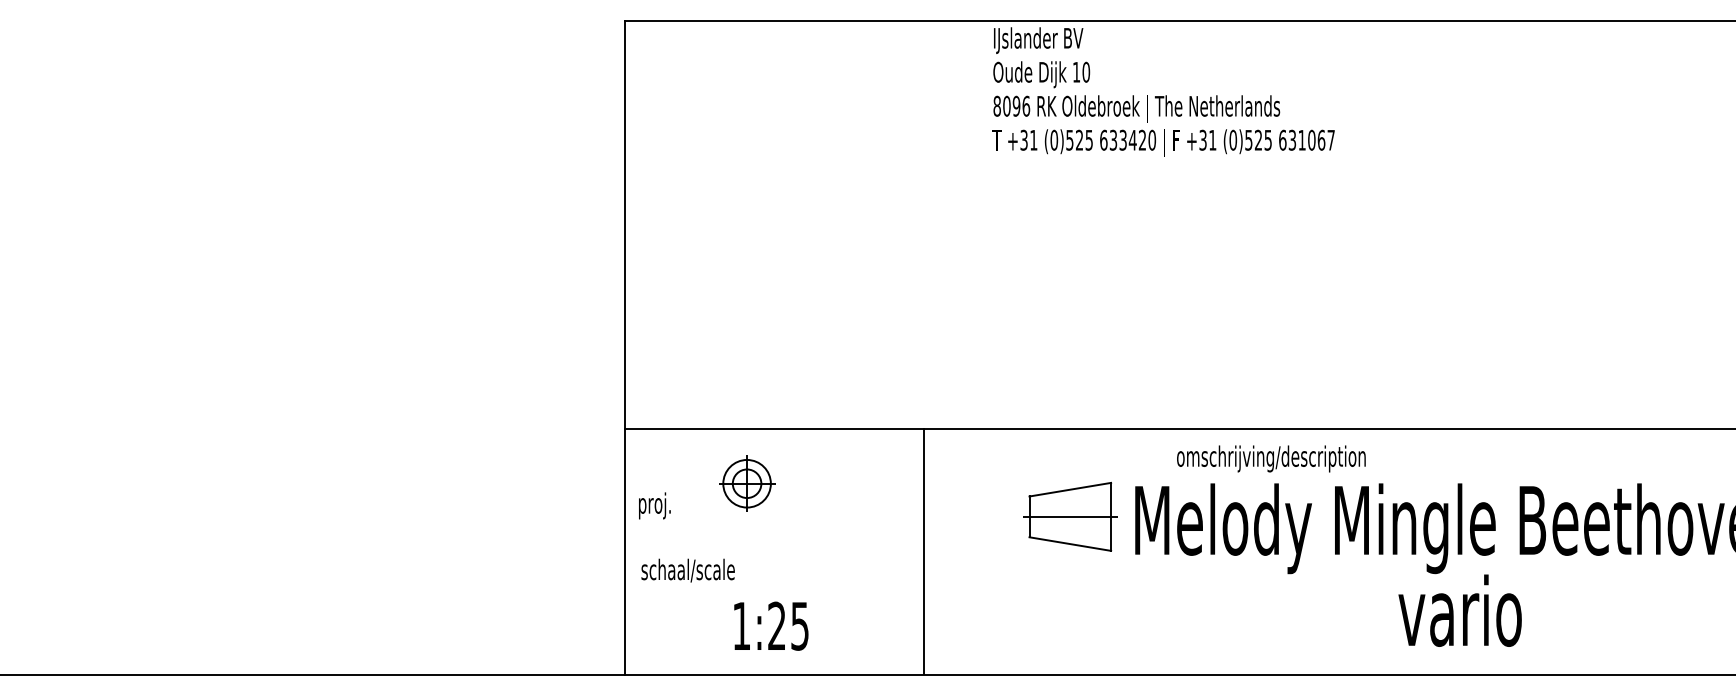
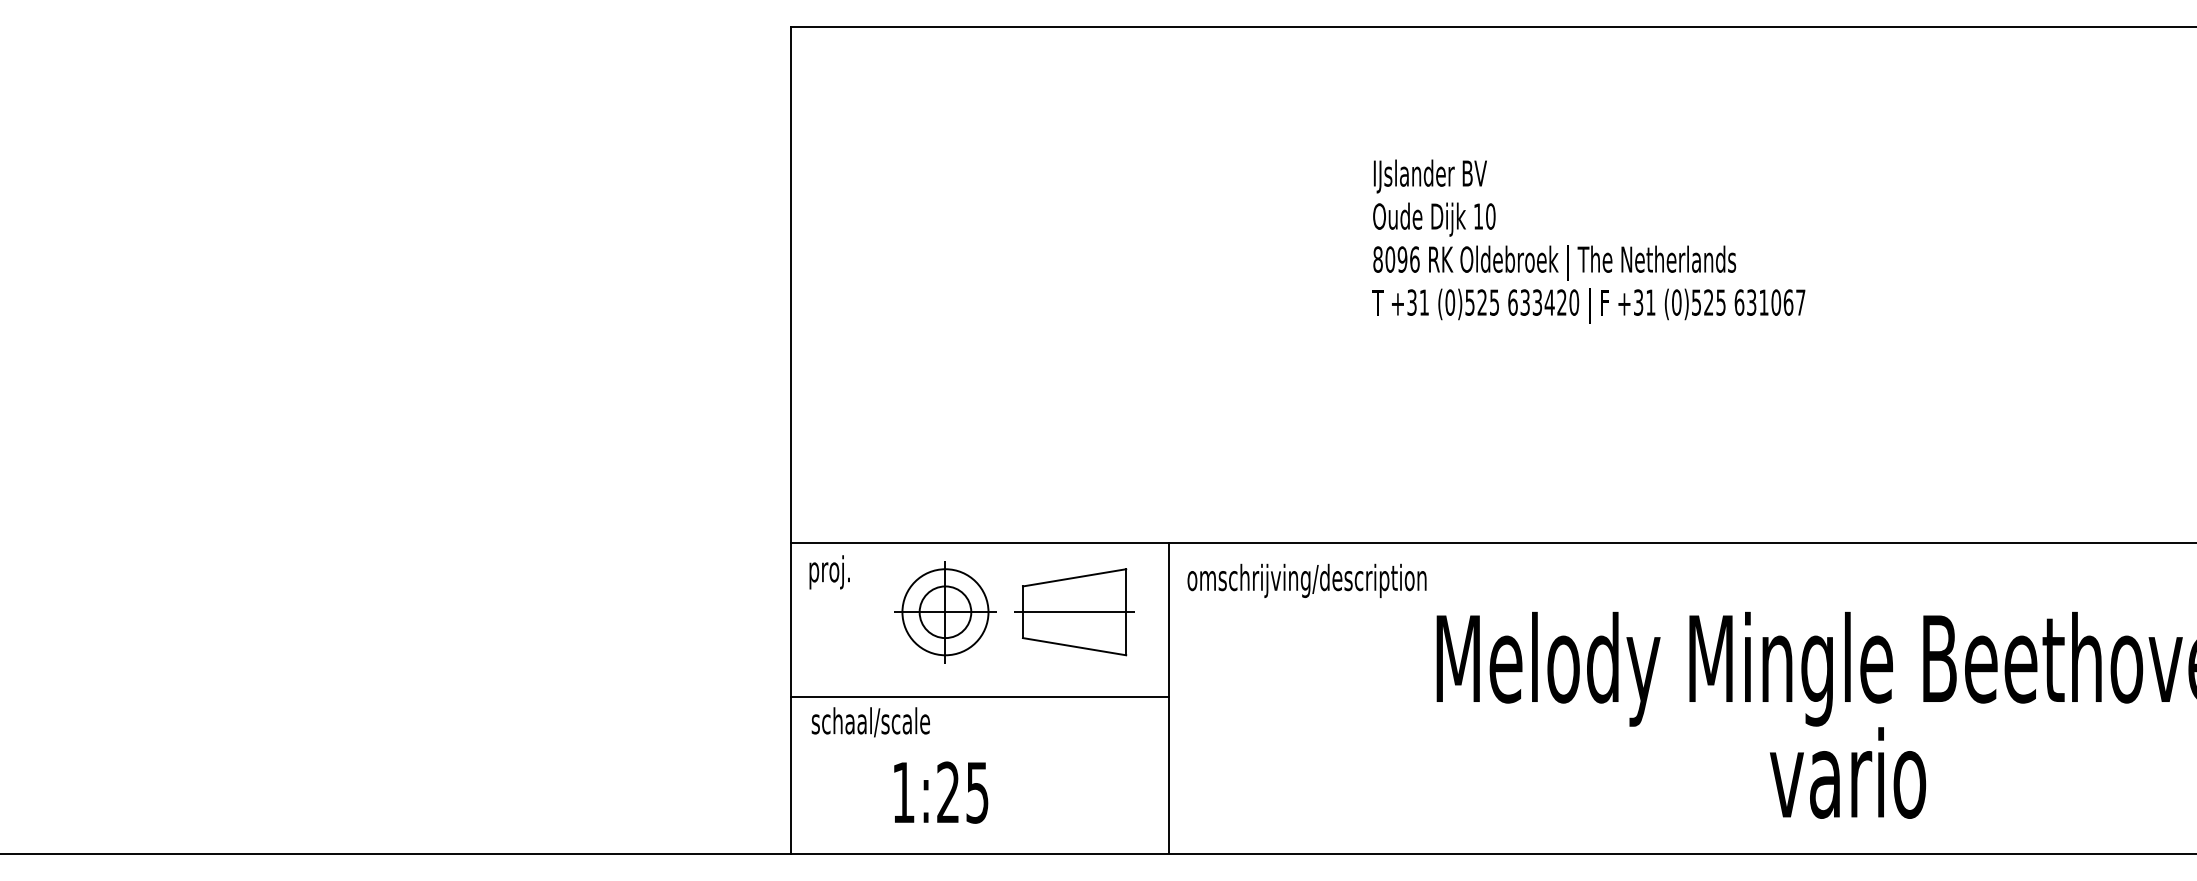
text: (1163, 92) -> (1588, 241), moved
text: (1270, 458) -> (1306, 580), moved
part: (747, 483) -> (945, 612), size x1.43
text: (654, 506) -> (829, 572), moved
part: (1070, 517) -> (1074, 612), moved
line: (773, 551) -> (979, 697), added
text: (771, 626) -> (941, 792), moved

